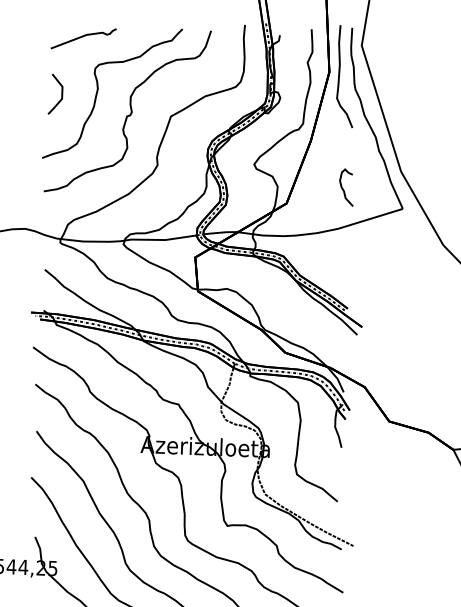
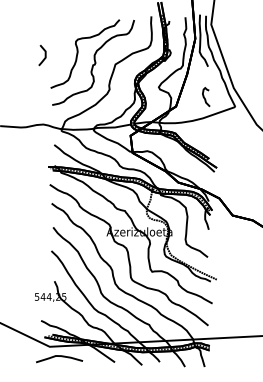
curve: (83, 38) -> (69, 26), removed
line: (59, 94) -> (44, 55), moved

